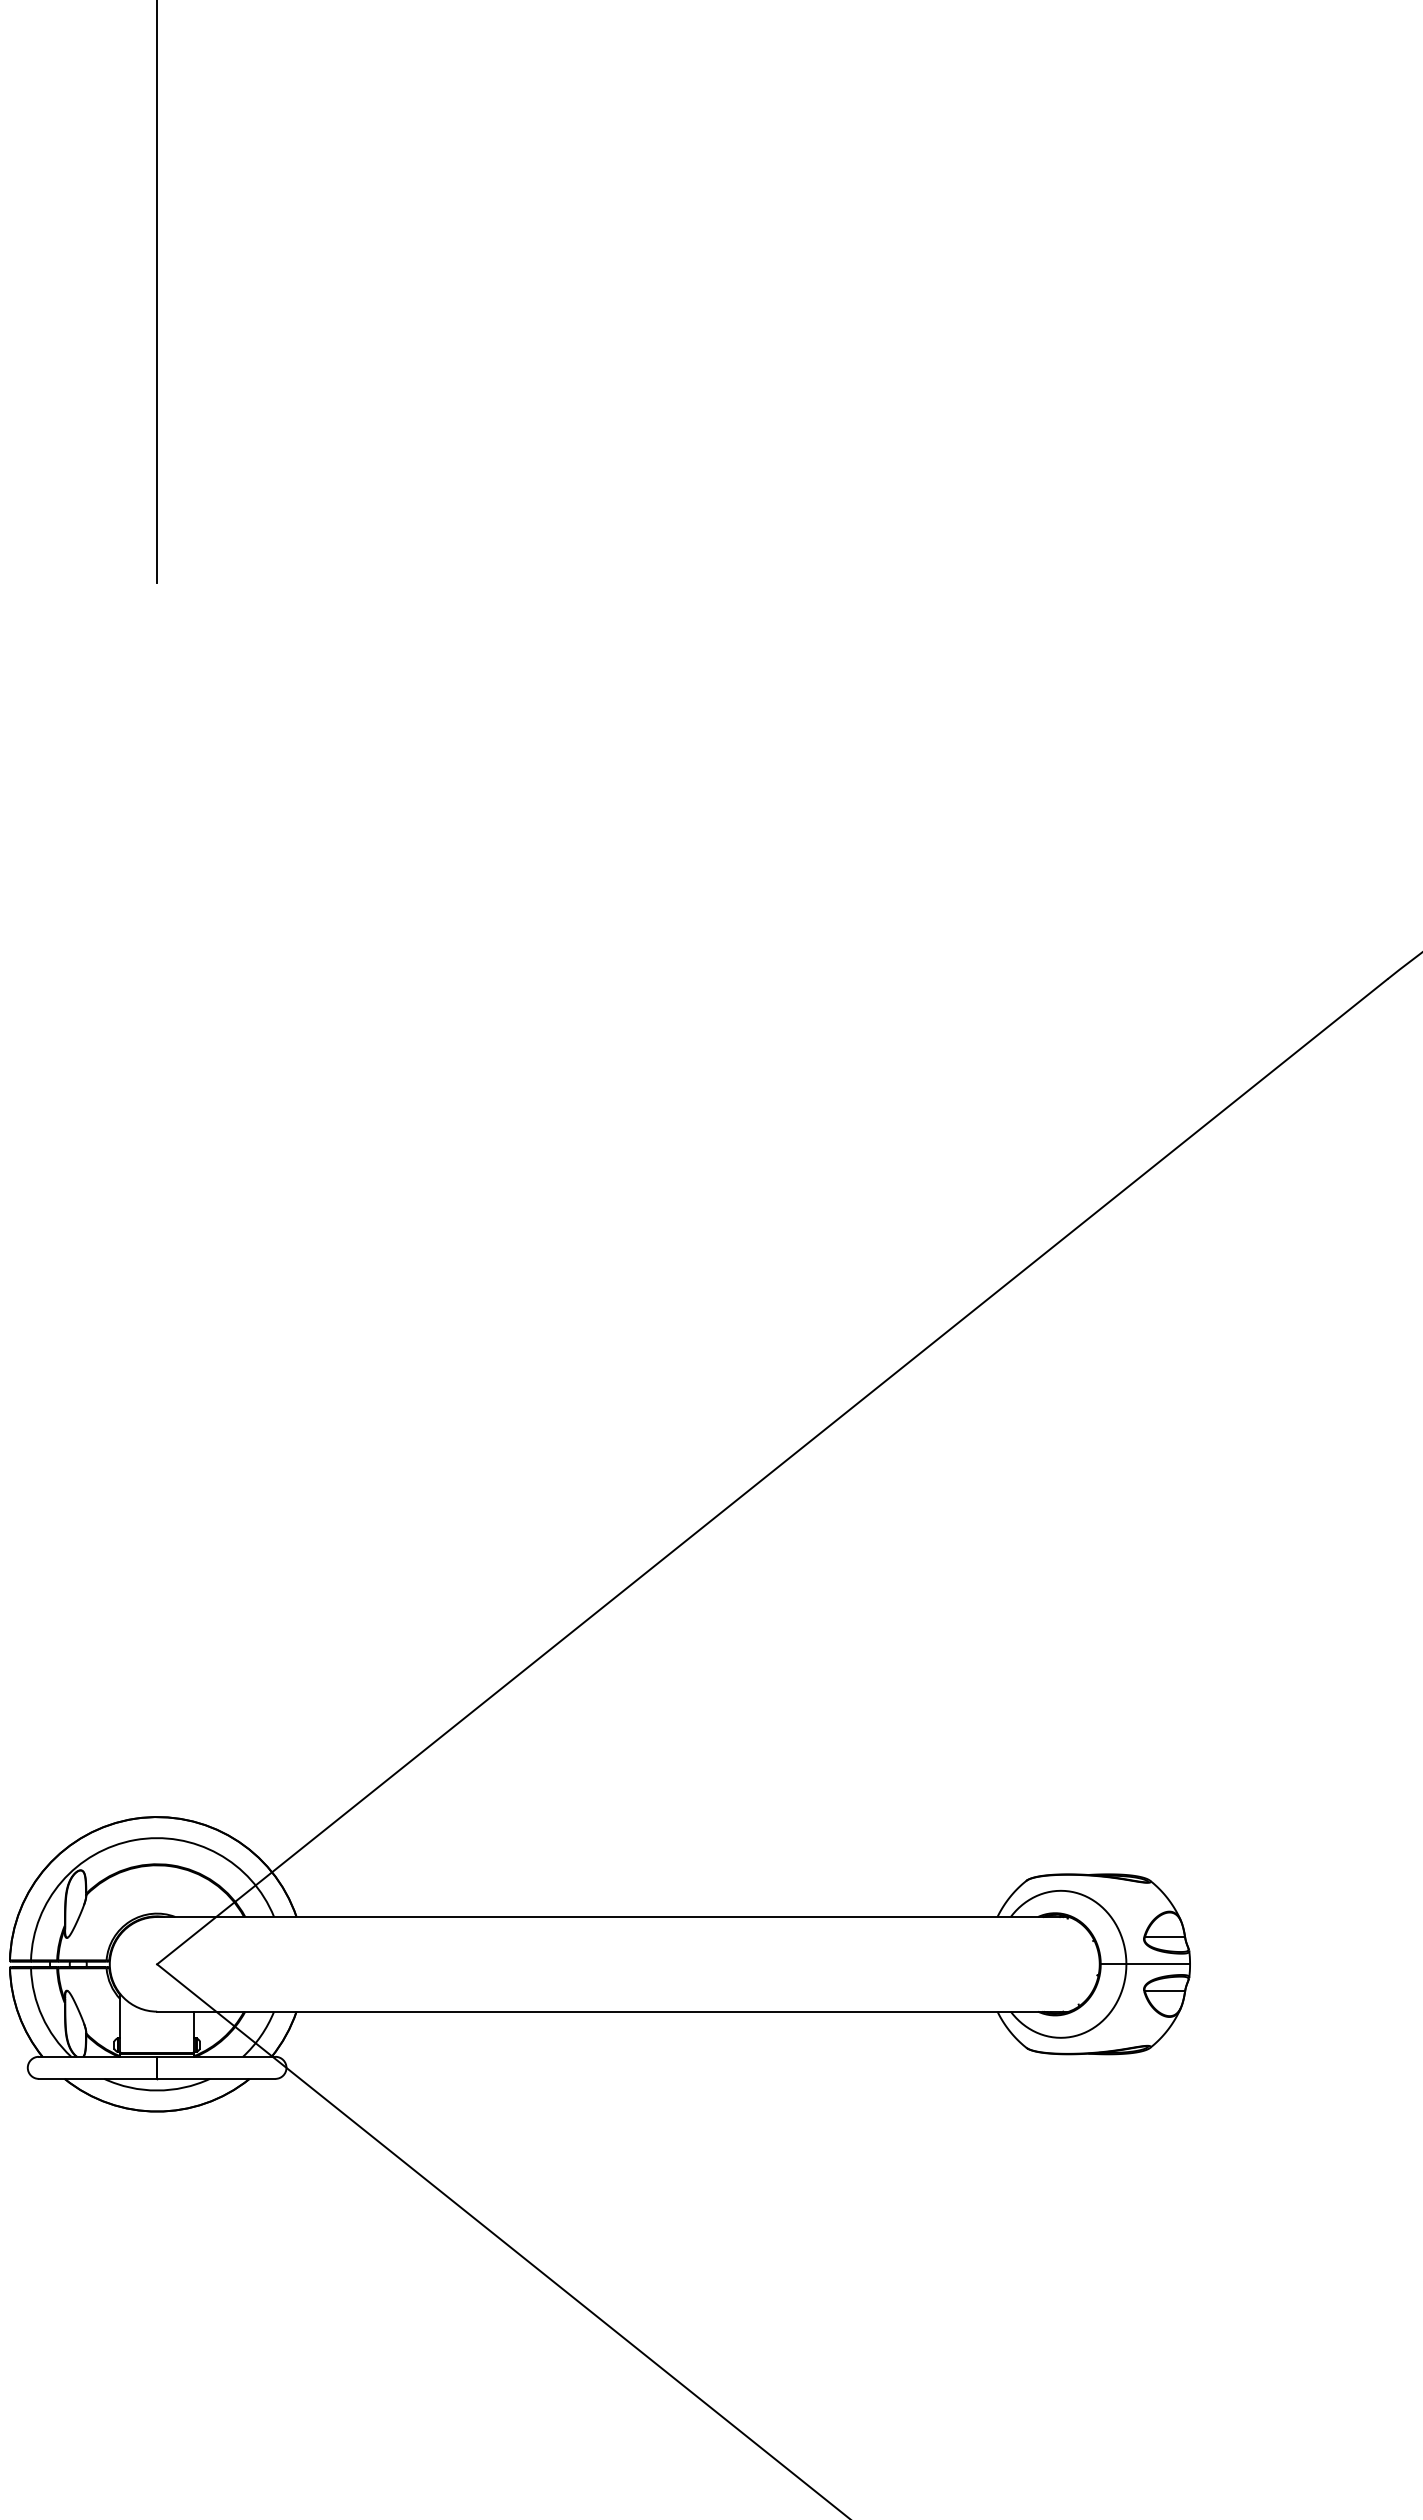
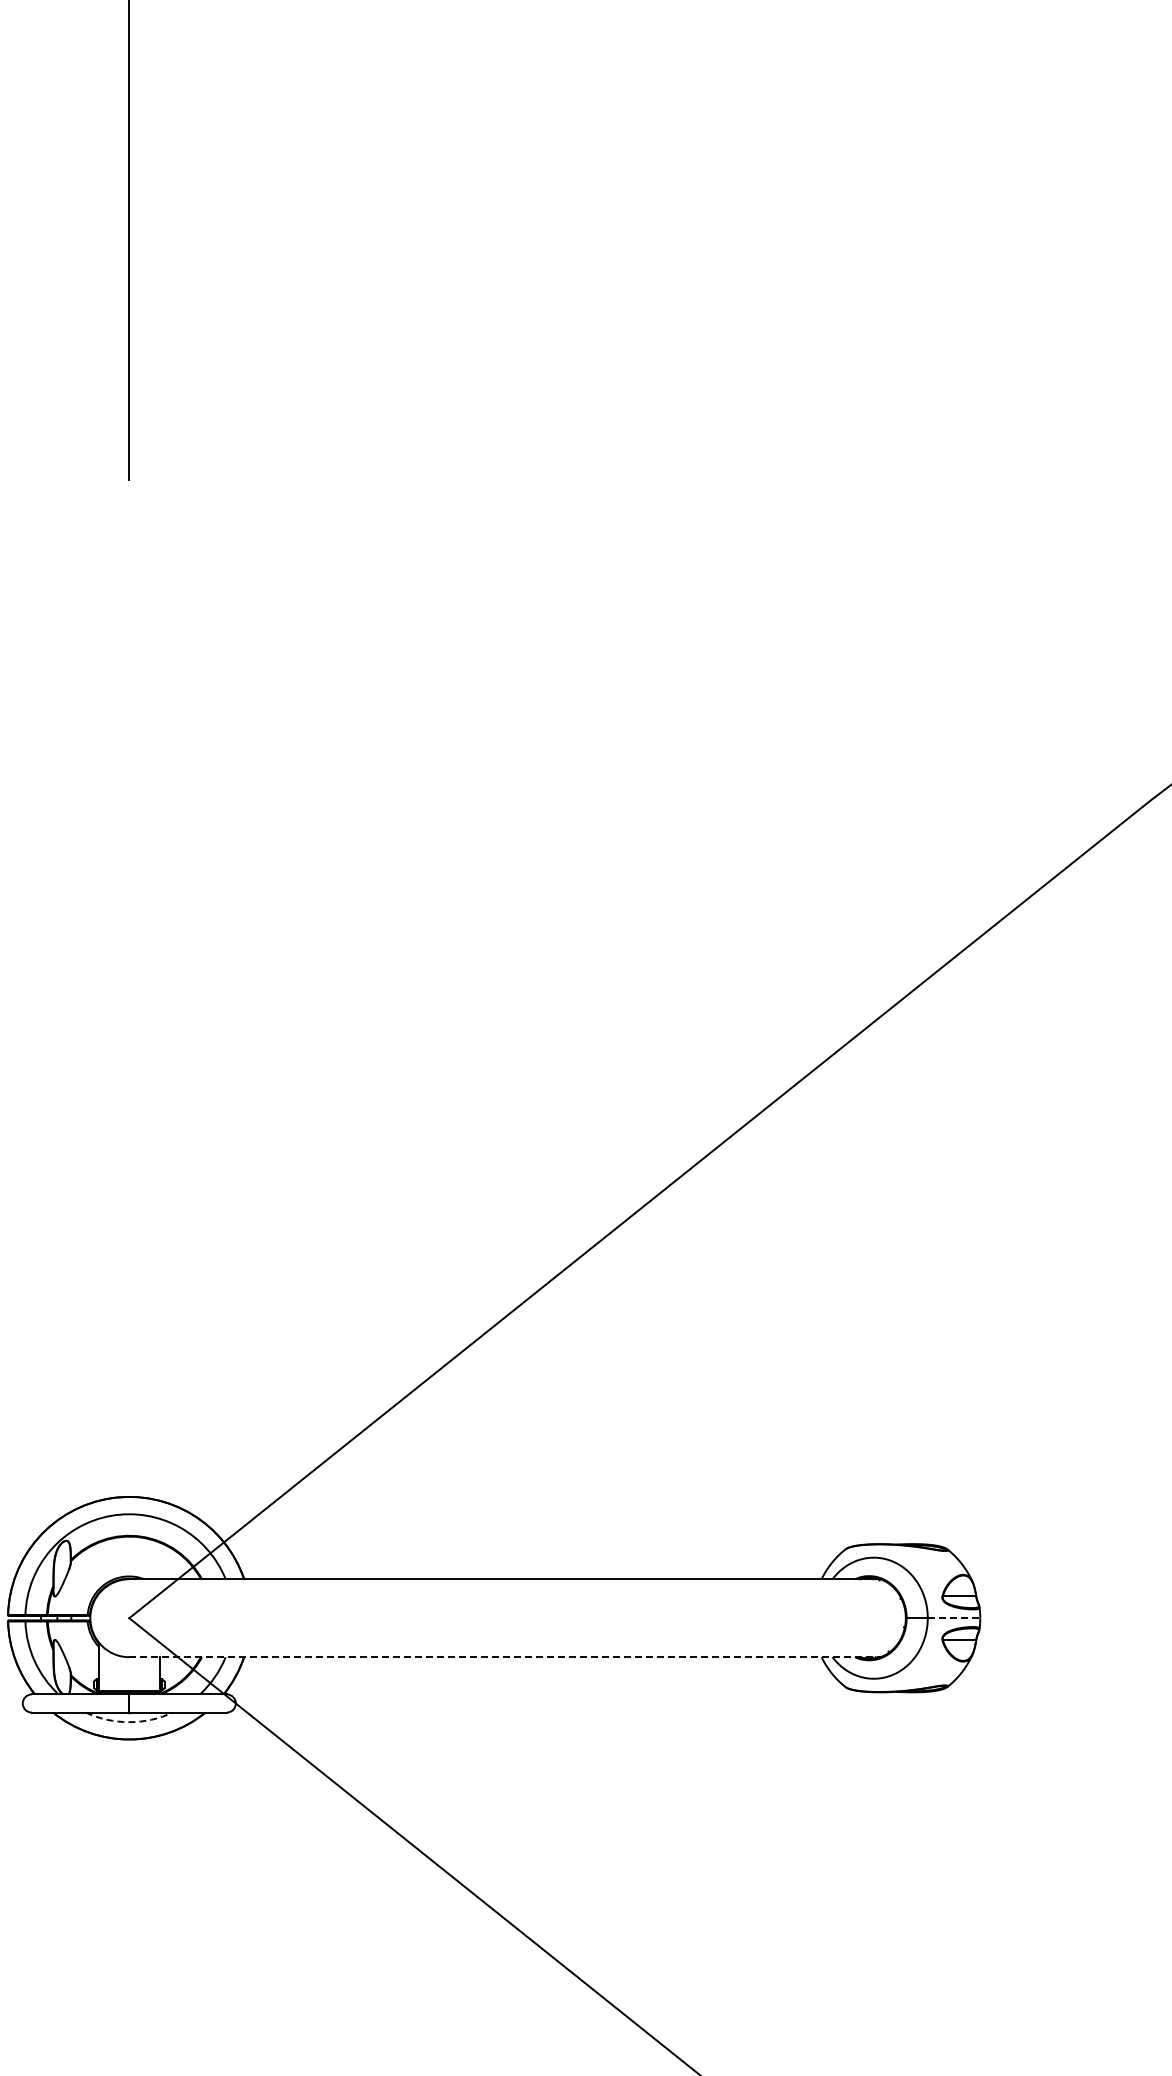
line: (1158, 1964) -> (954, 1618), solid -> dashed
line: (612, 2012) -> (504, 1657), solid -> dashed
arc: (157, 2090) -> (129, 1722), solid -> dashed

